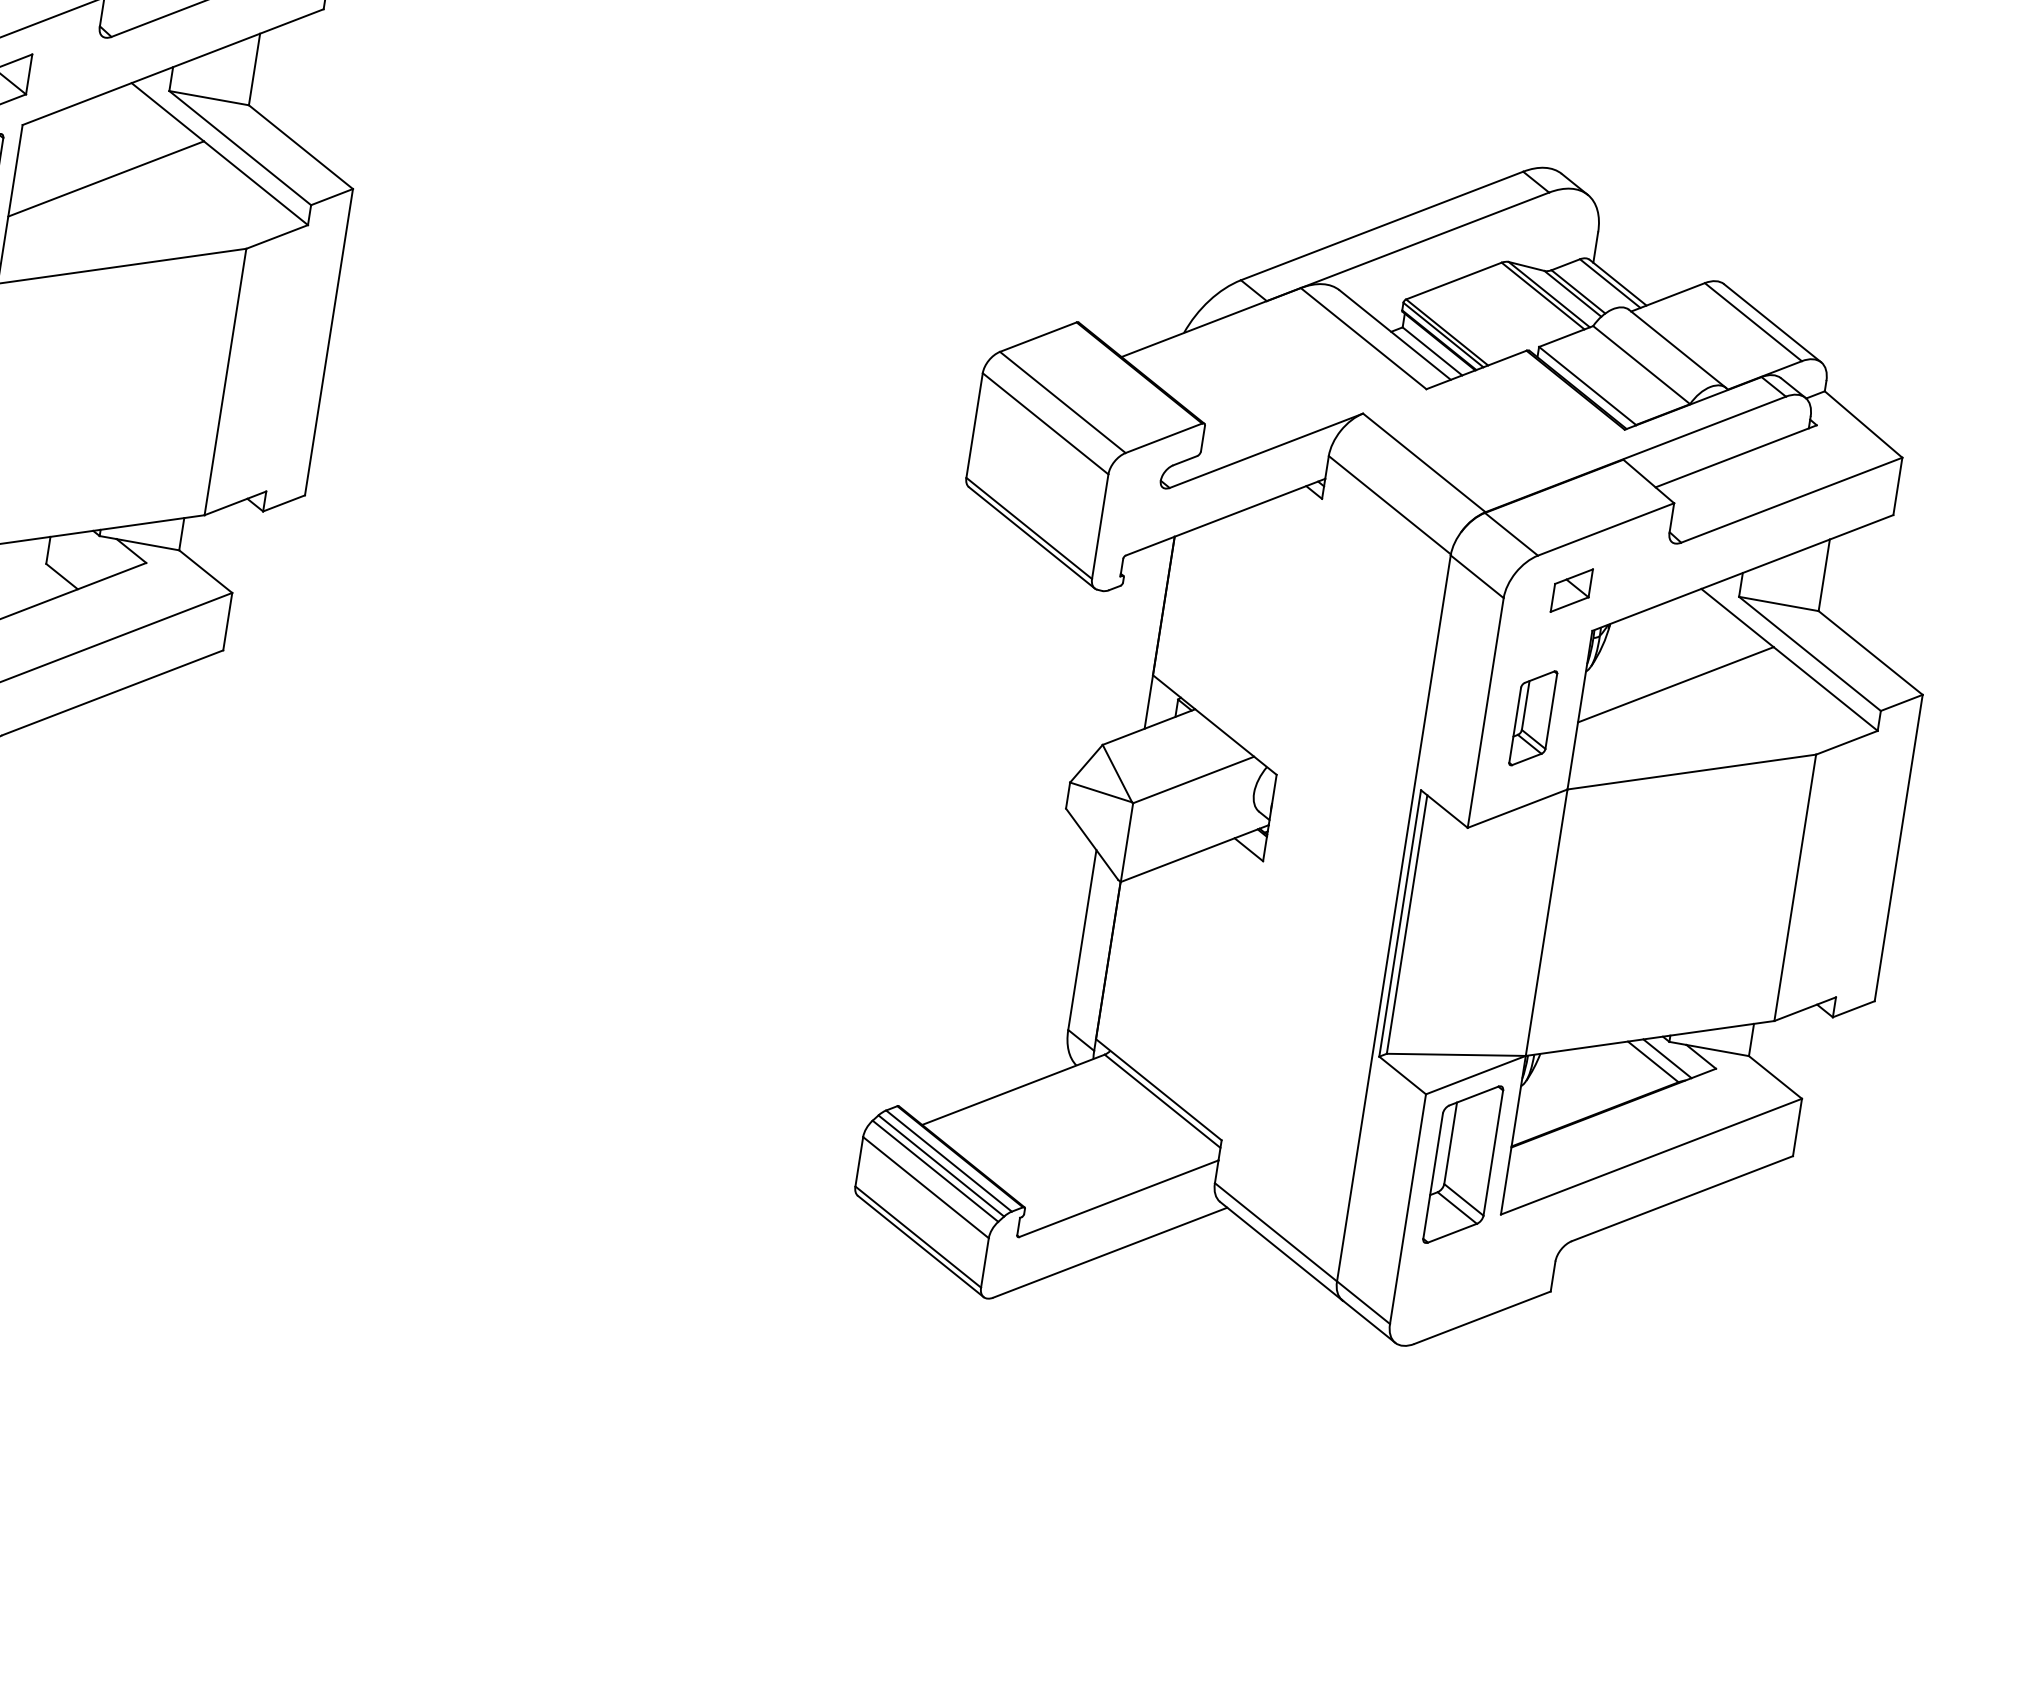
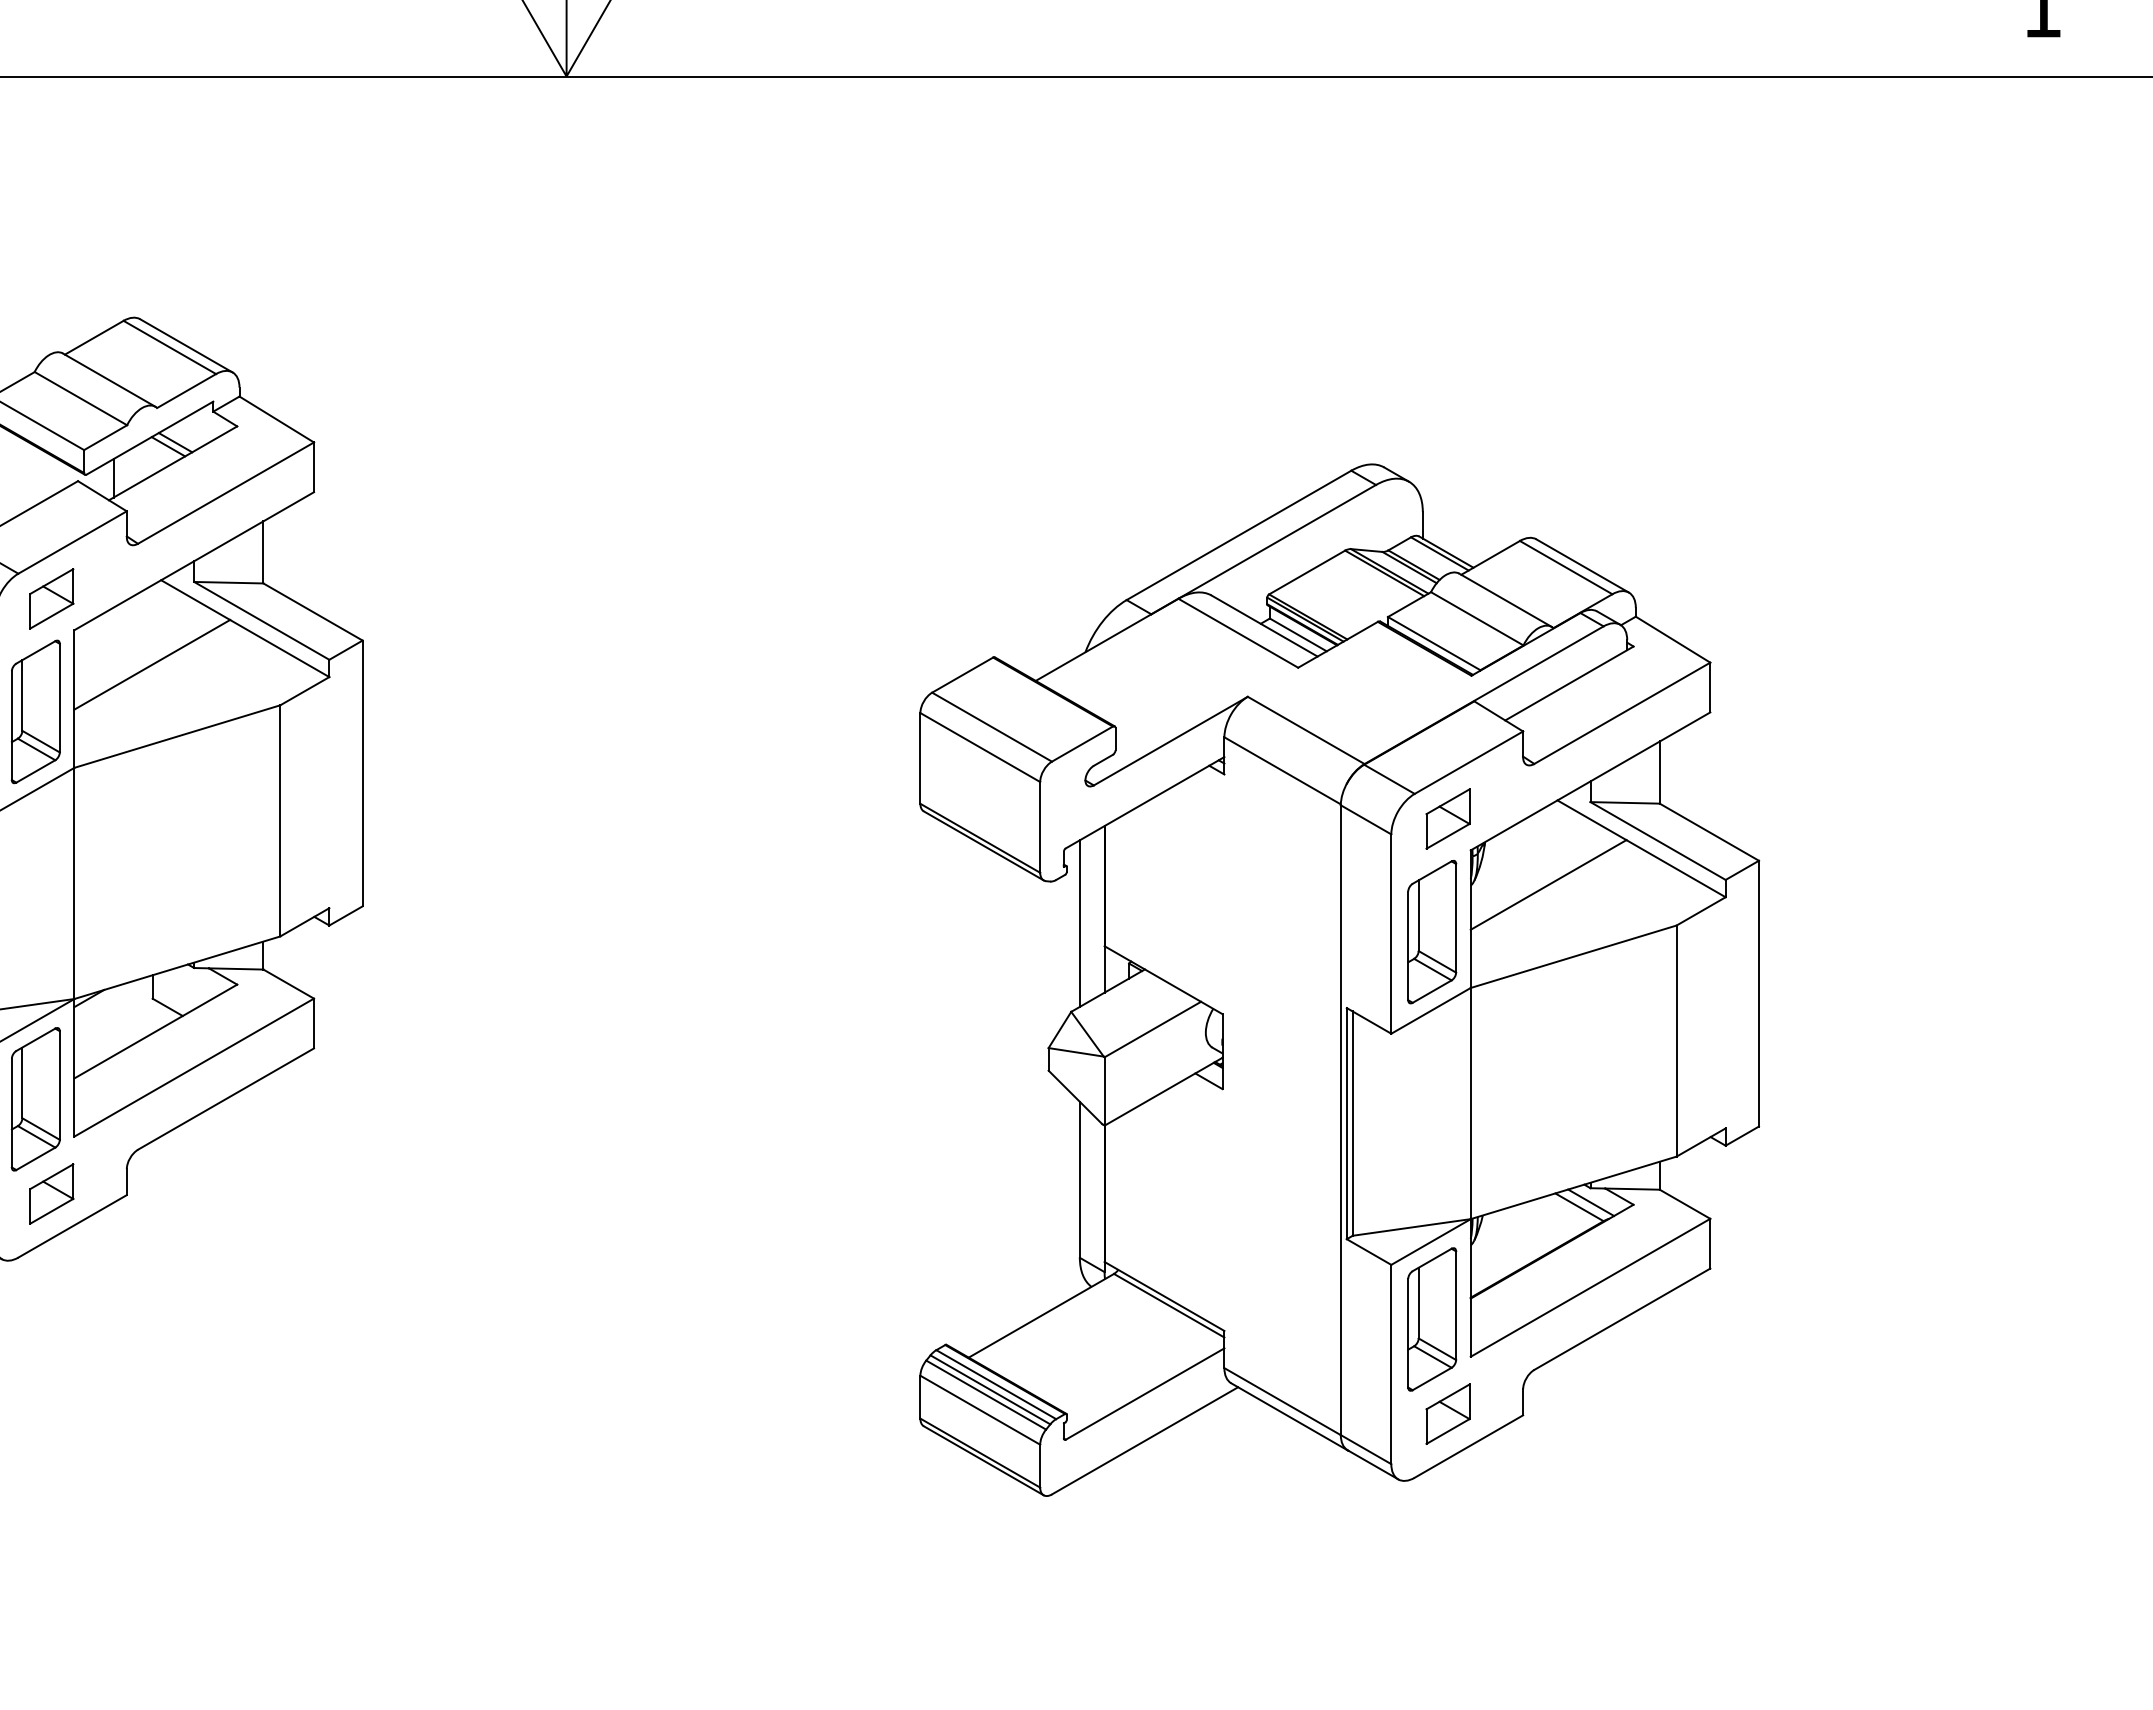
part: (1571, 589) -> (1447, 818), size x1.43
line: (1128, 644) -> (1079, 923), added
part: (1533, 718) -> (1432, 932), size x1.67
part: (1463, 1275) -> (1447, 1413), added

